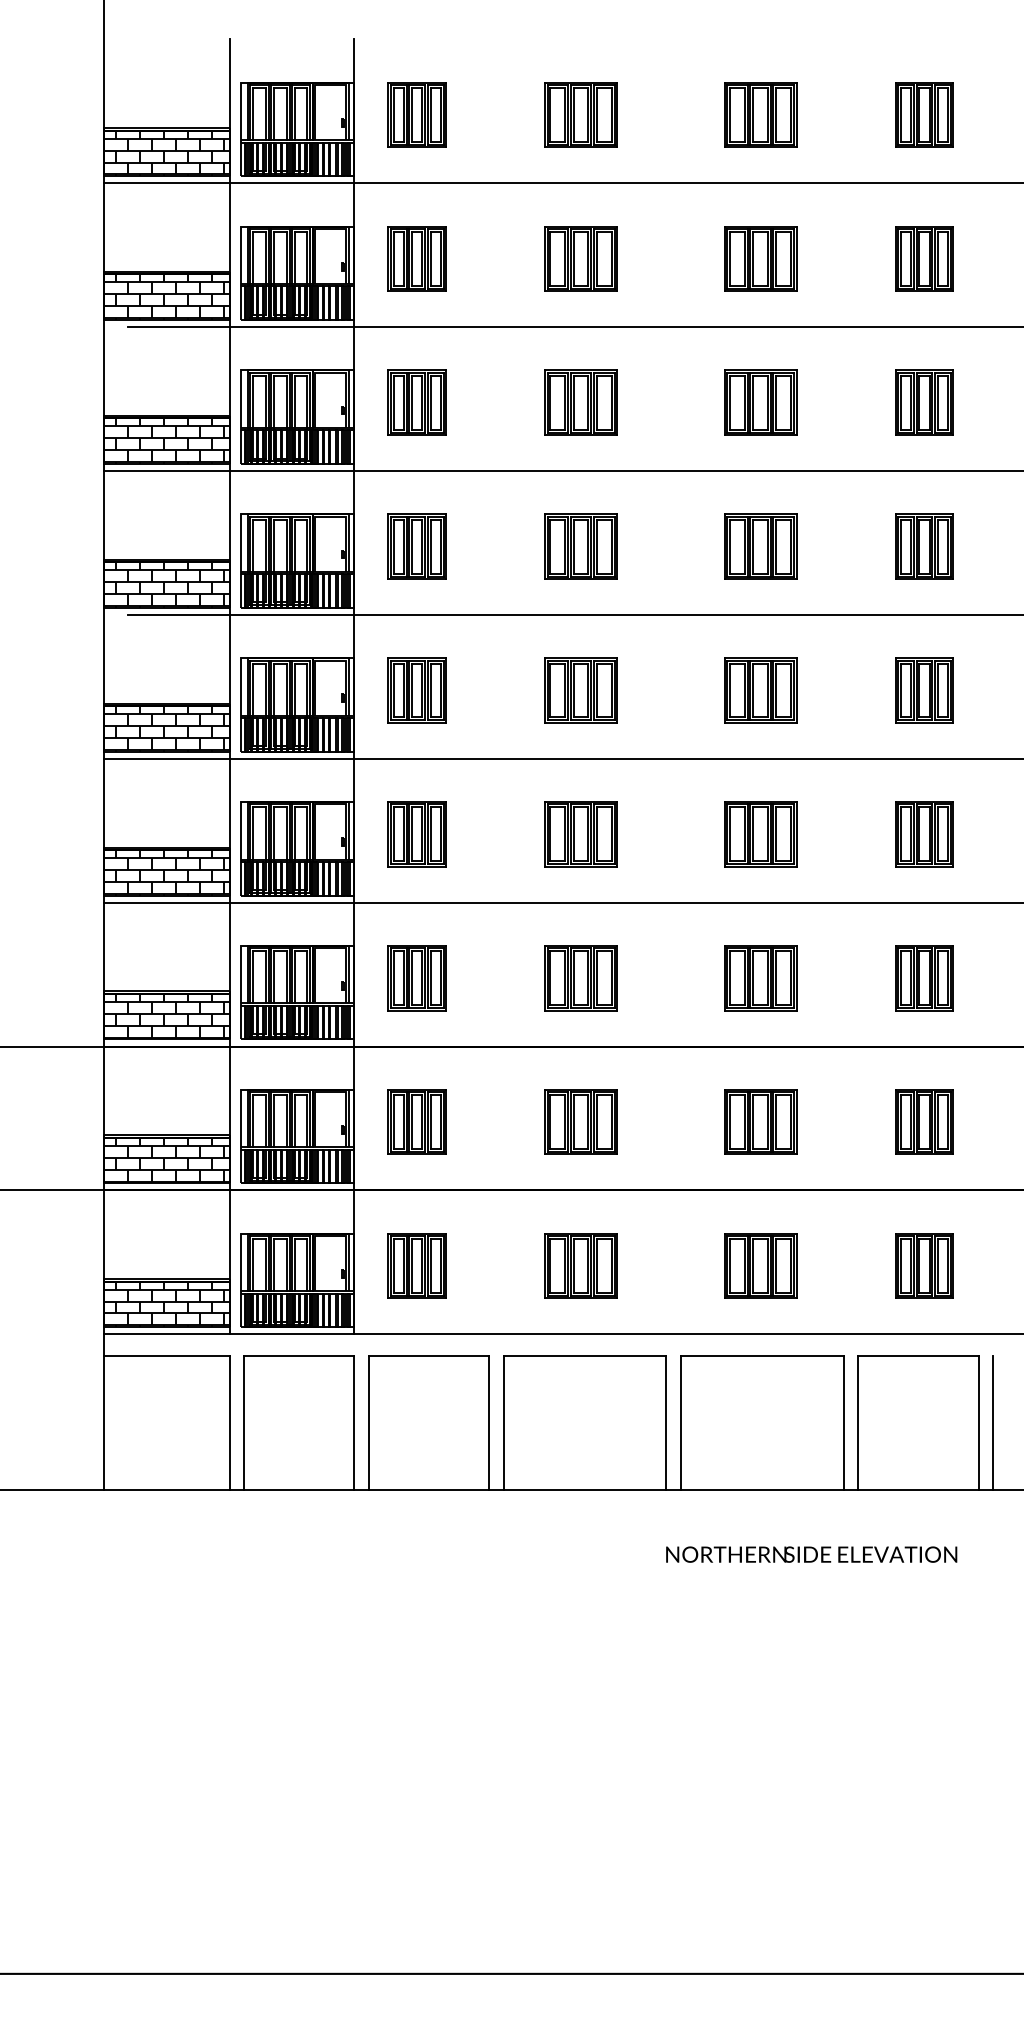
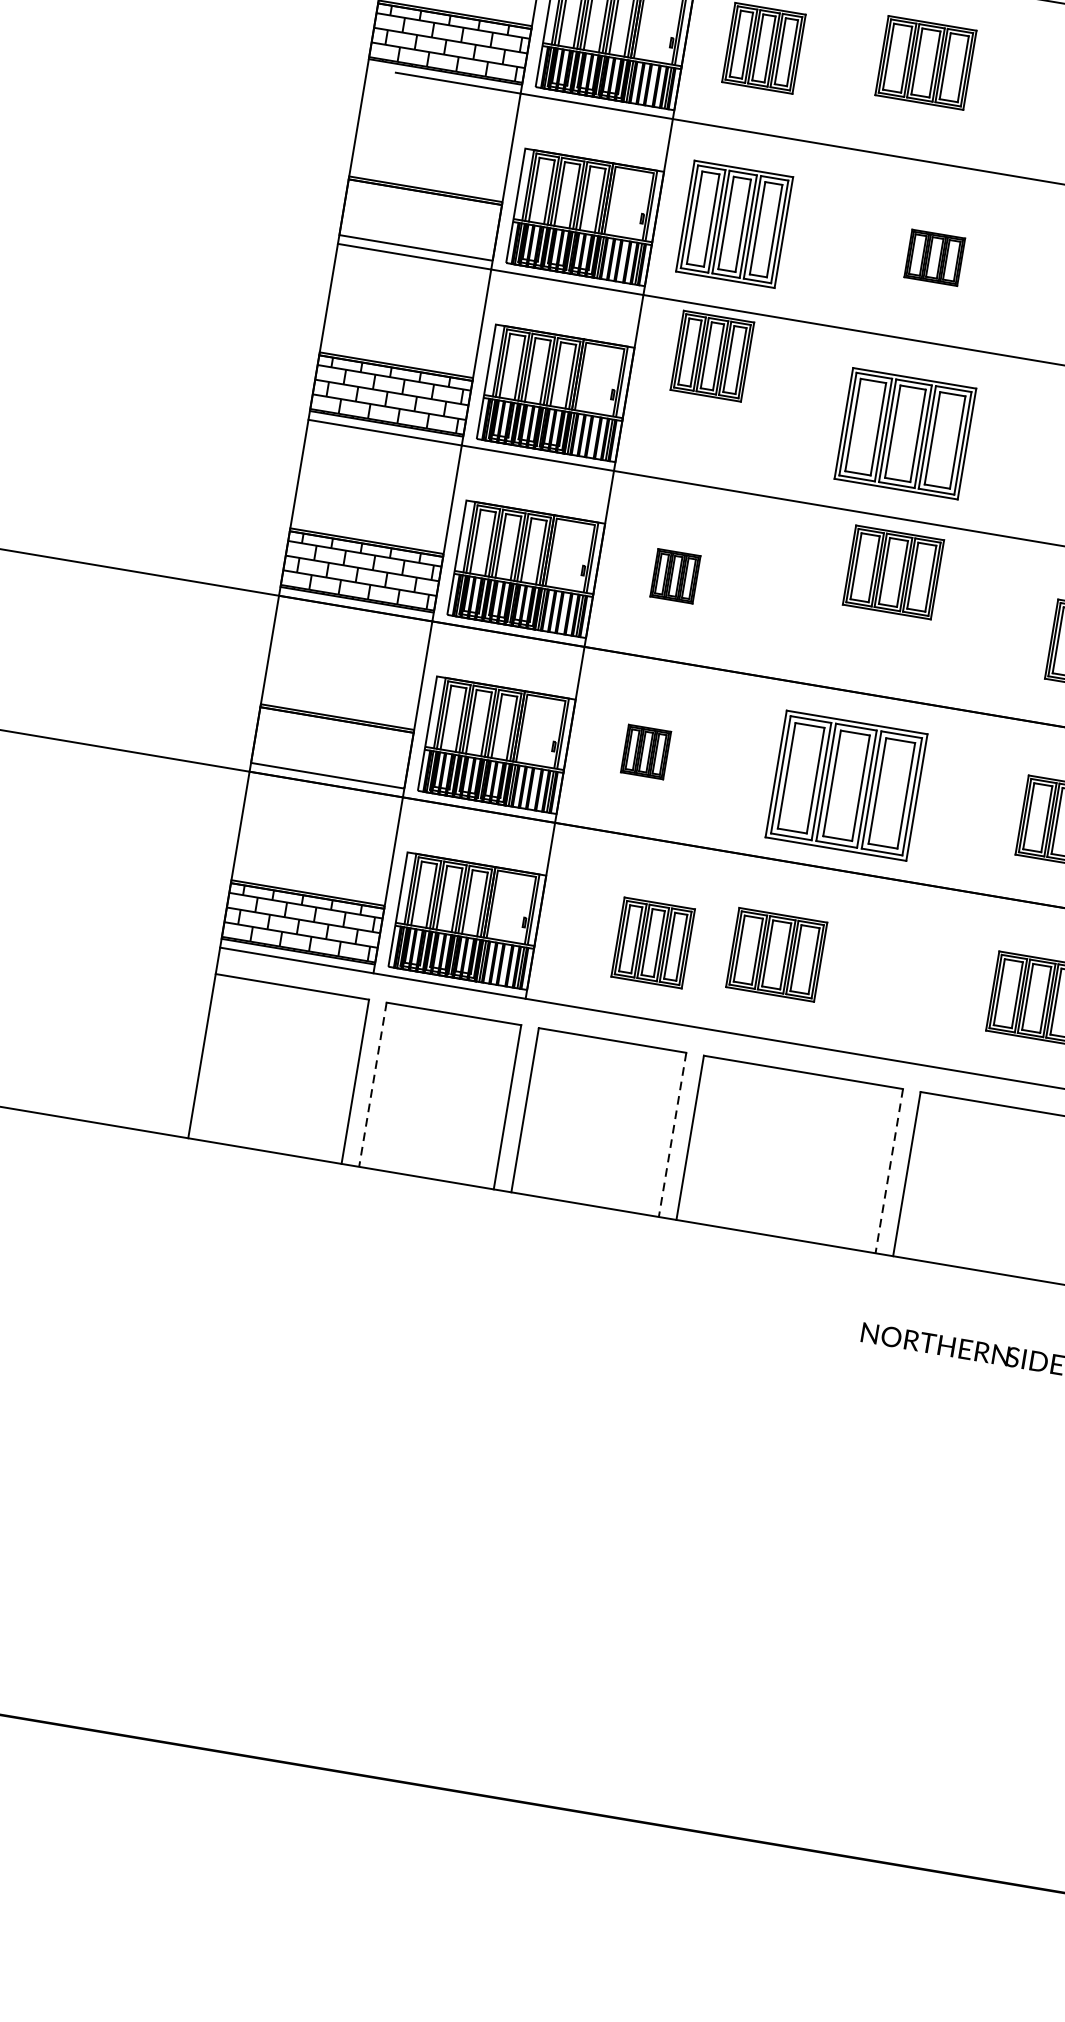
part: (580, 546) -> (925, 62), moved
part: (416, 690) -> (733, 224), size x1.4
part: (580, 690) -> (934, 257), size x0.6
hatch: (166, 728) -> (420, 219), removed
part: (416, 834) -> (711, 356), moved
part: (580, 834) -> (904, 433), size x1.4
part: (416, 978) -> (674, 576), size x0.6
part: (580, 978) -> (892, 572), moved
part: (416, 1121) -> (645, 751), size x0.6
part: (580, 1121) -> (845, 784), size x1.6
hatch: (166, 1160) -> (331, 747), removed
part: (416, 1265) -> (652, 942), moved
part: (580, 1265) -> (776, 954), moved
line: (244, 1423) -> (373, 1085), solid -> dashed
line: (489, 1423) -> (672, 1135), solid -> dashed
line: (666, 1423) -> (889, 1171), solid -> dashed

